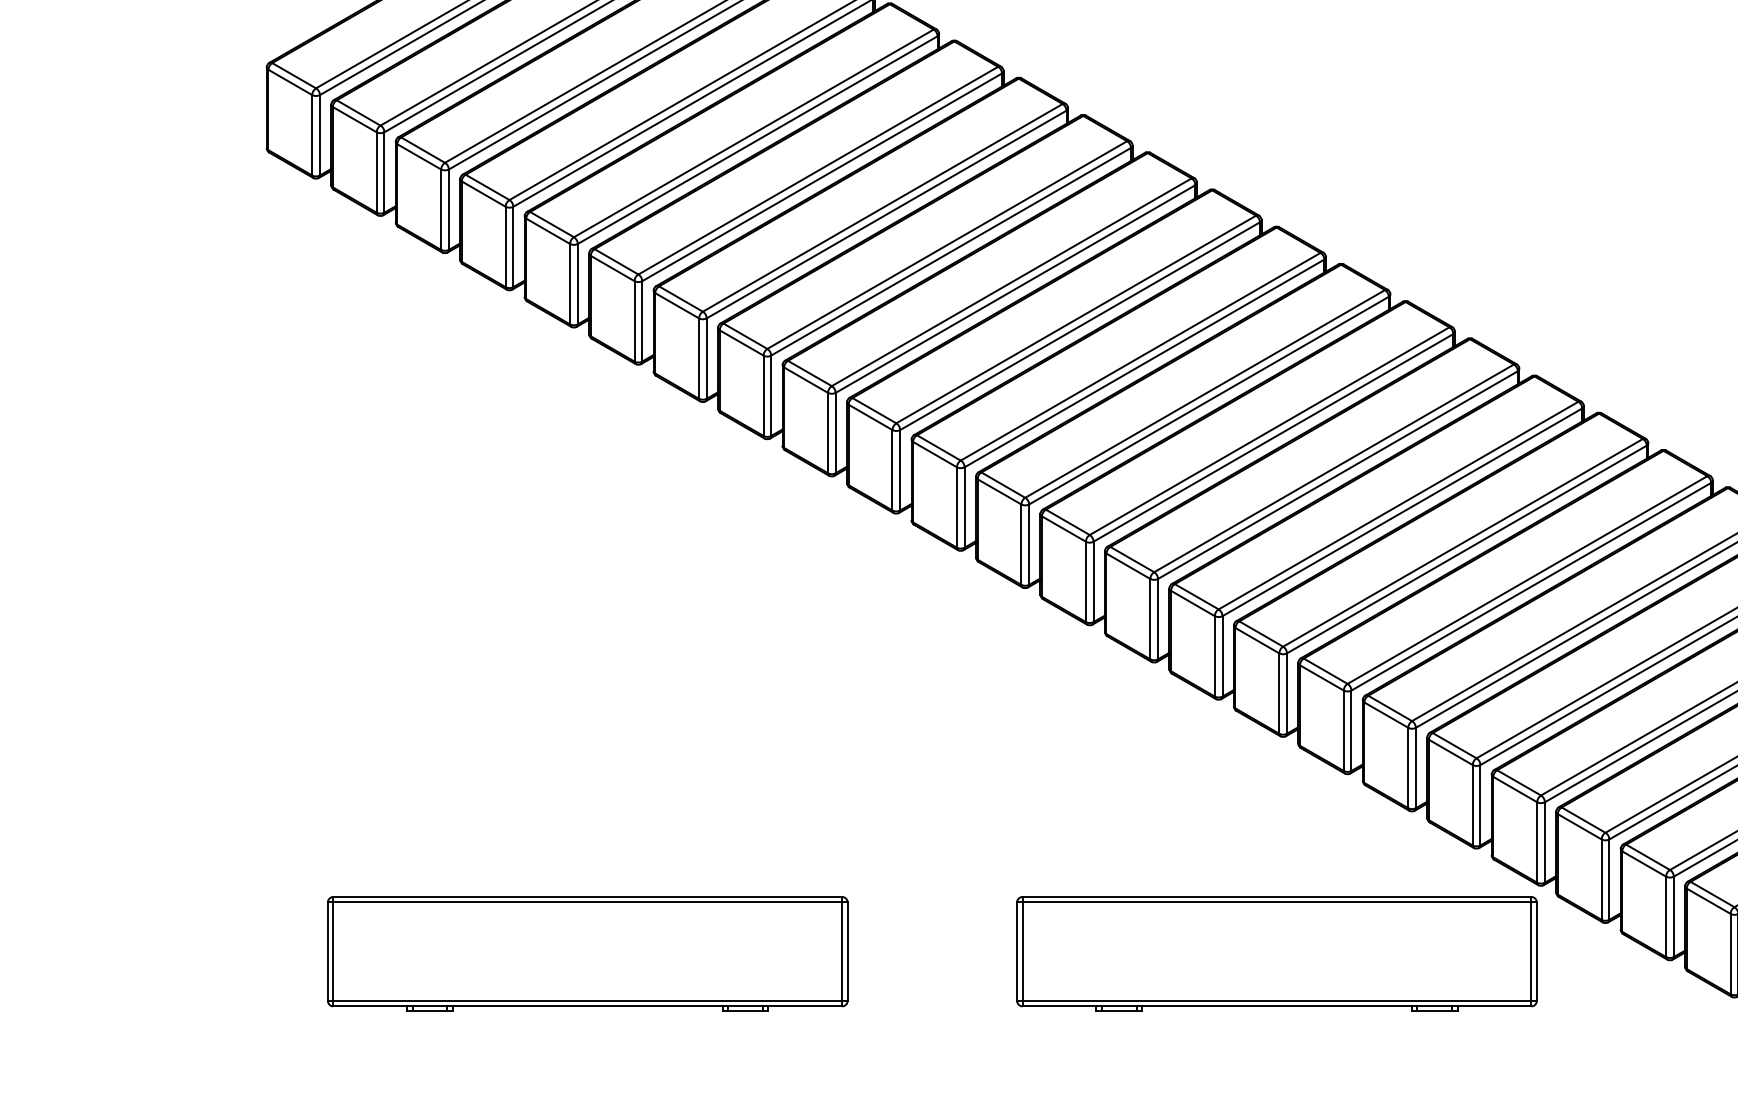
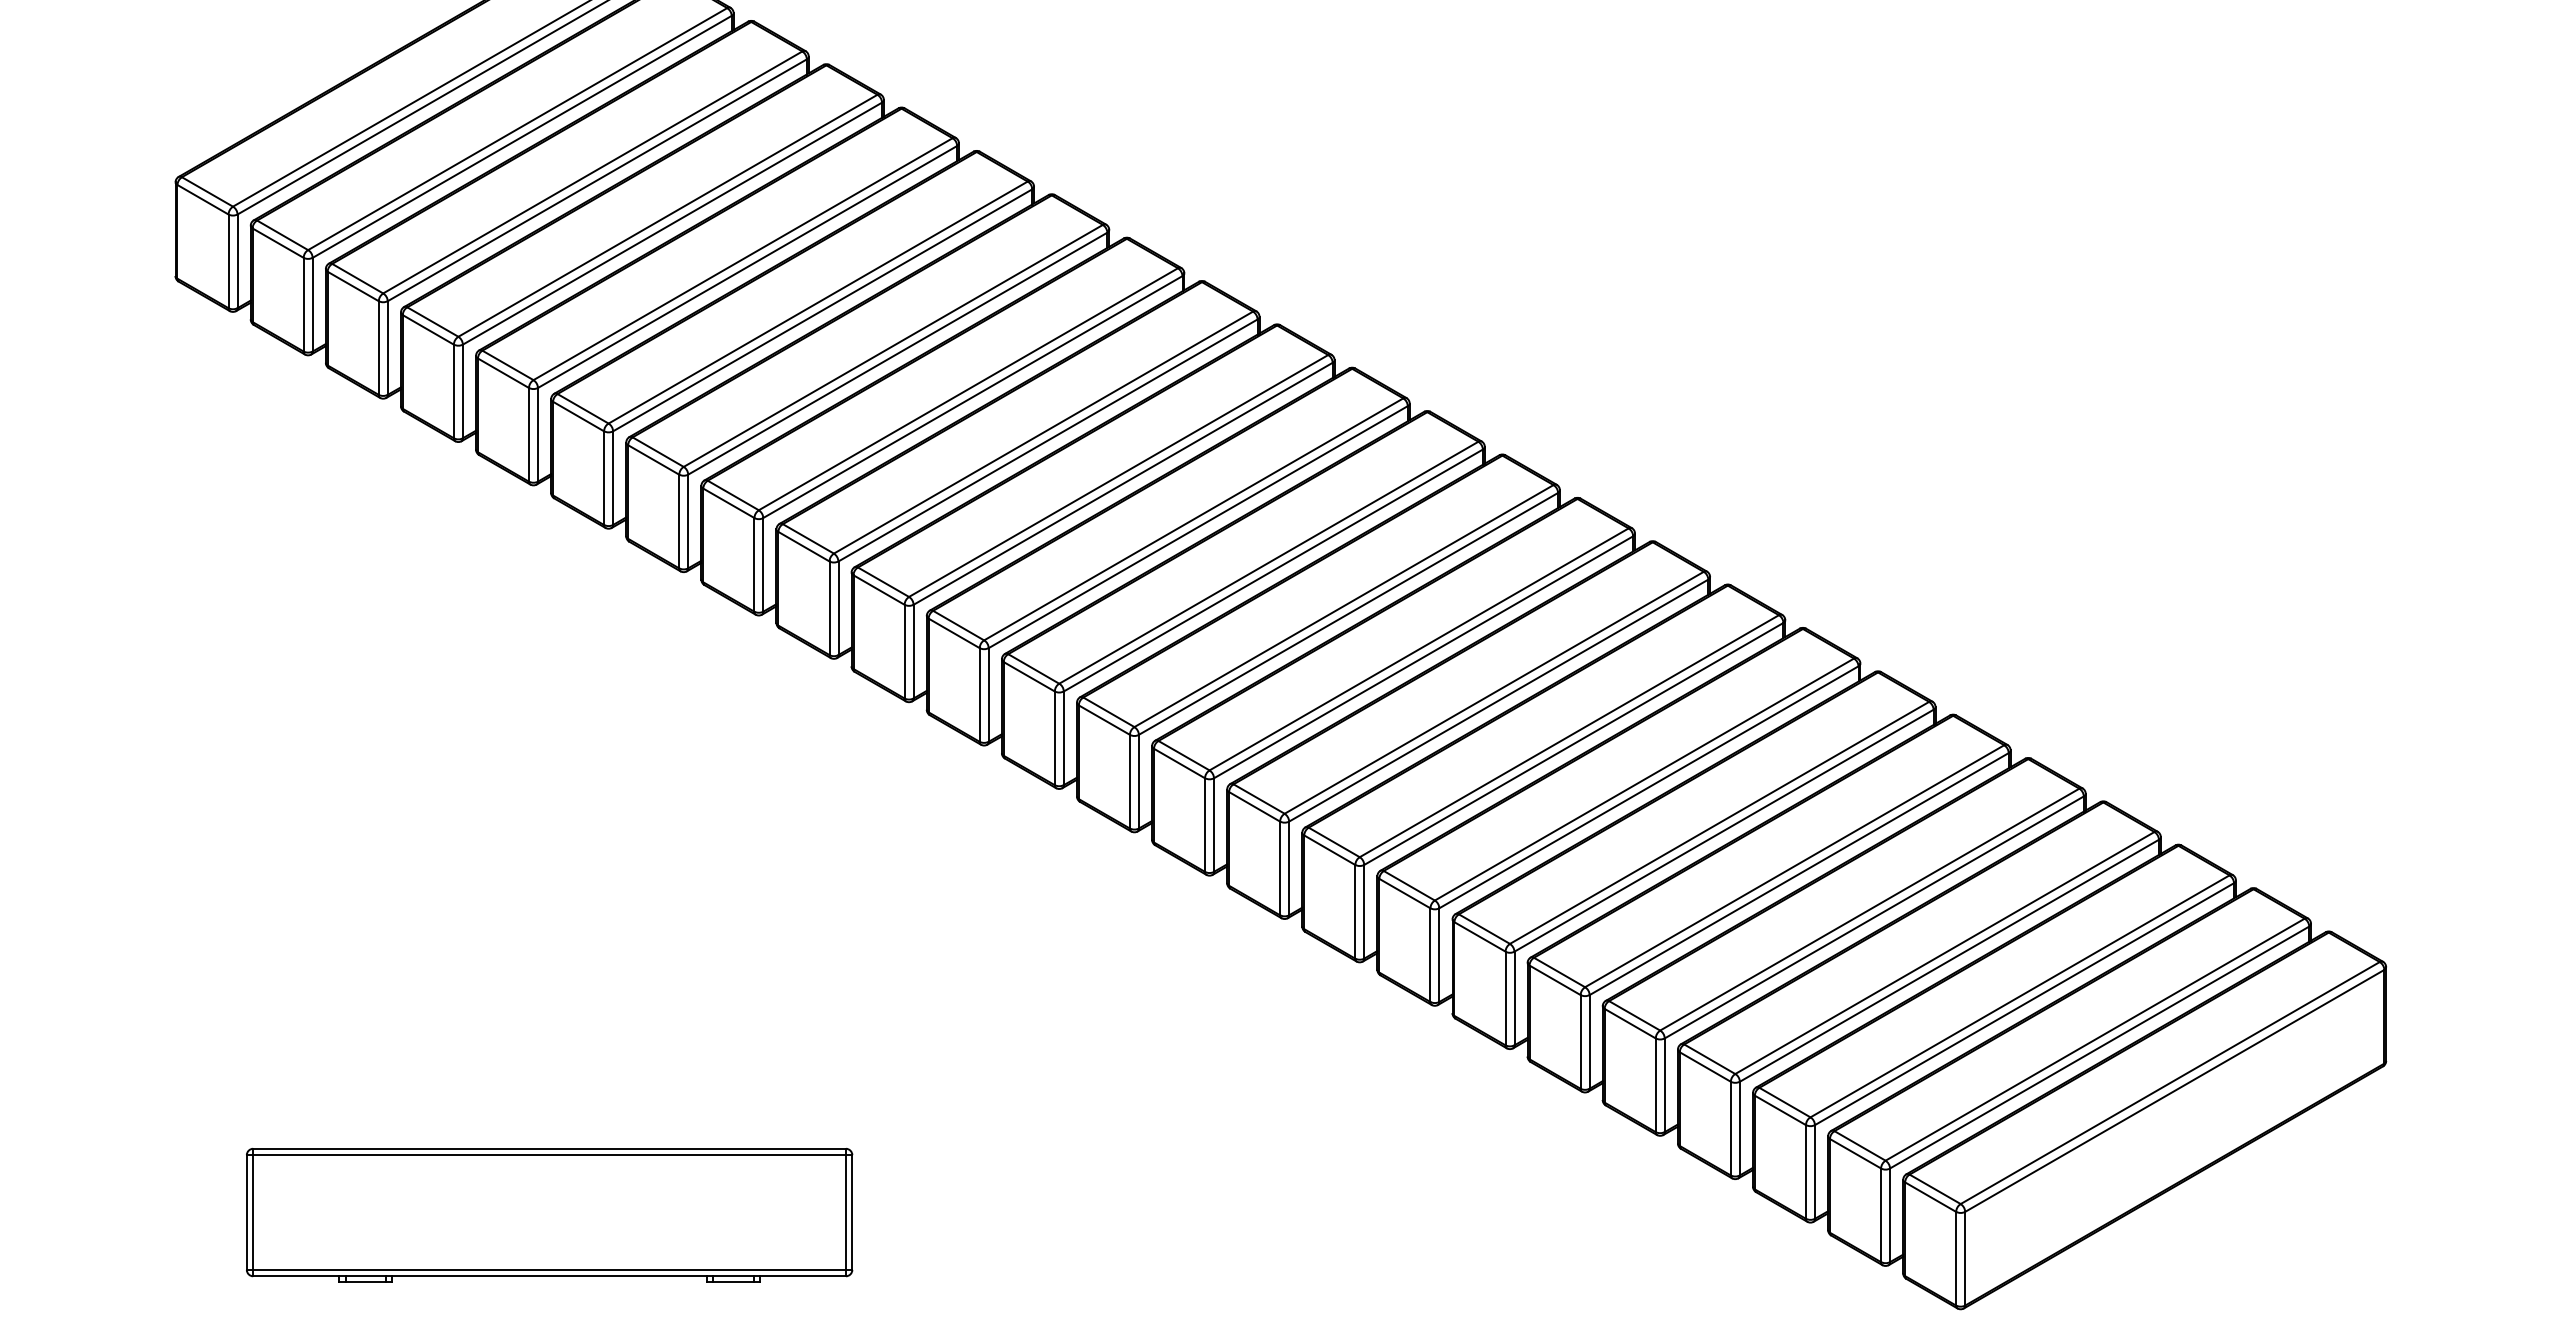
part: (1276, 953) -> (1352, 1214), removed

